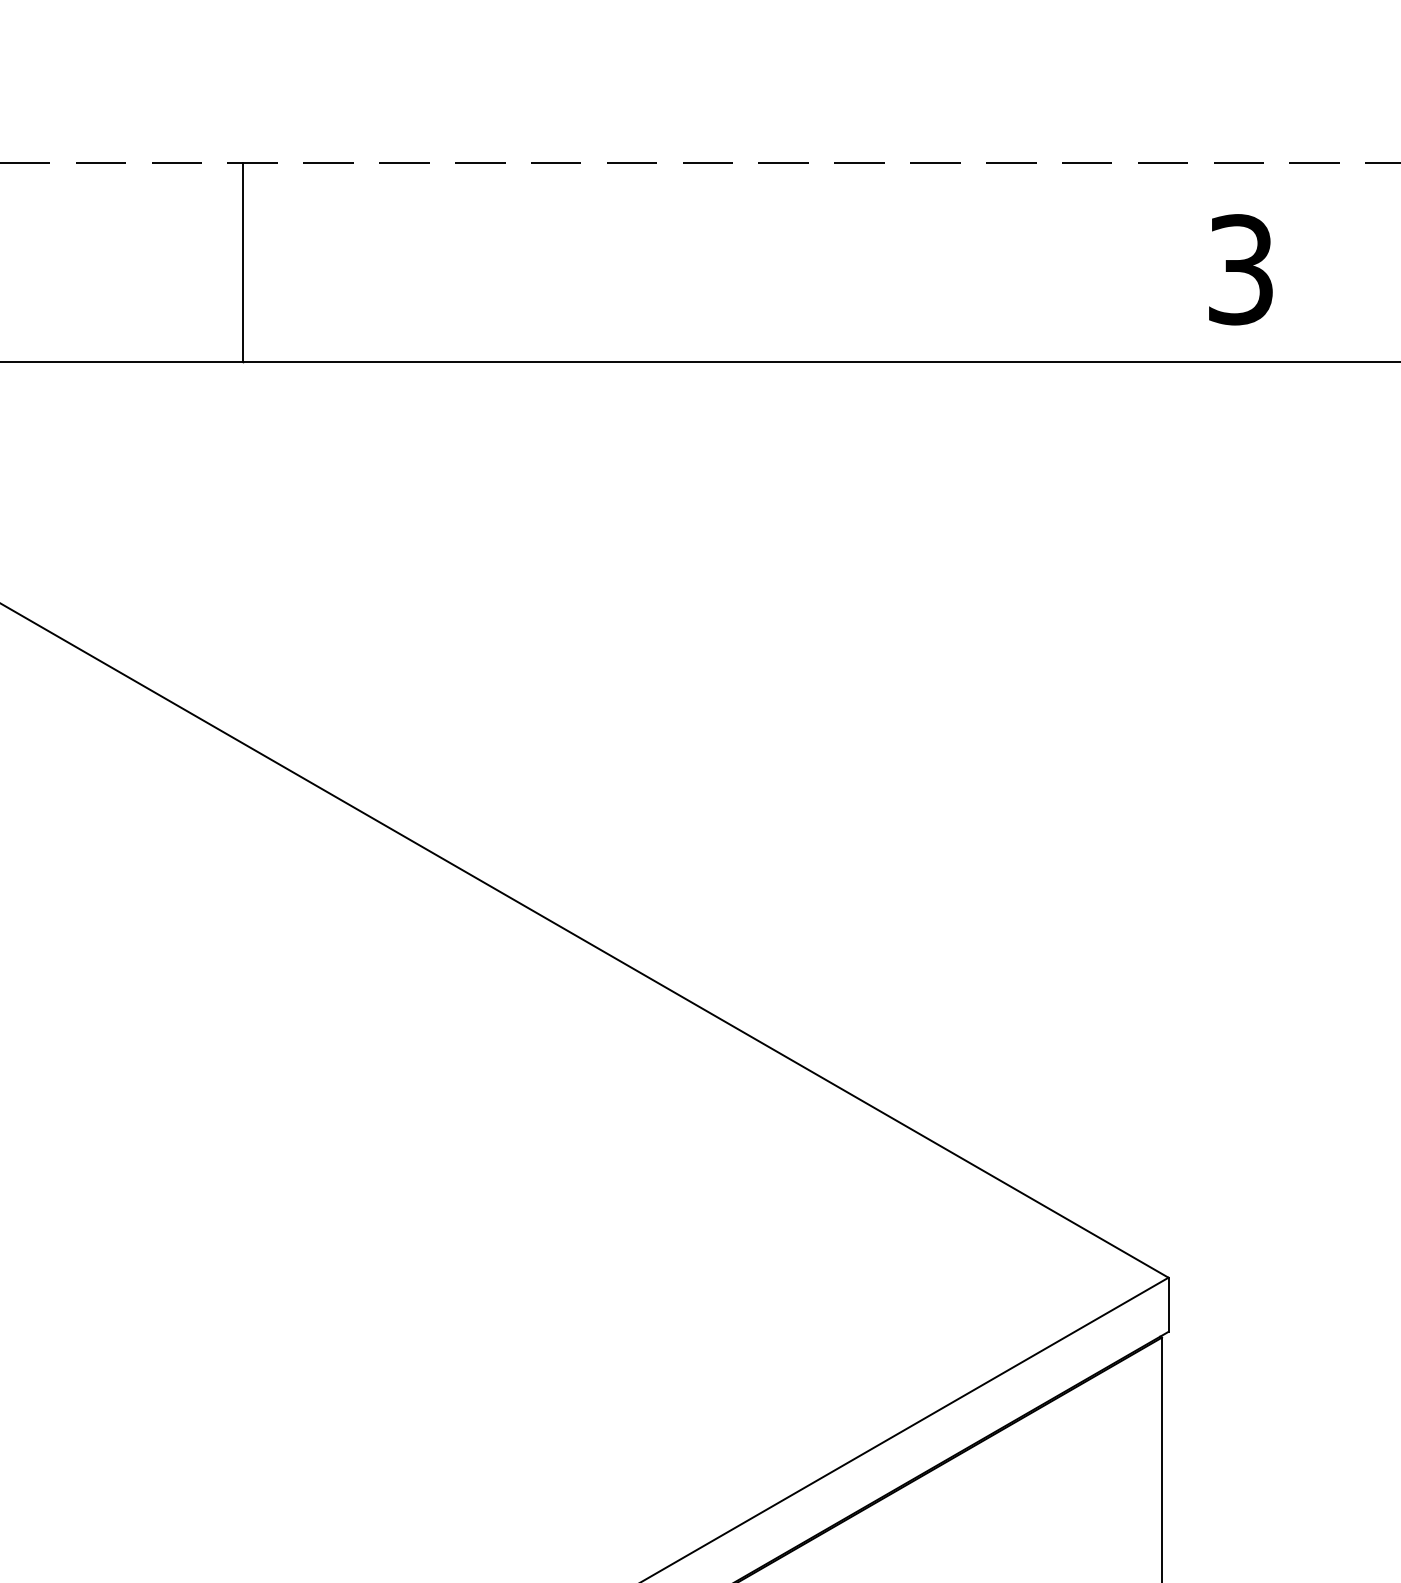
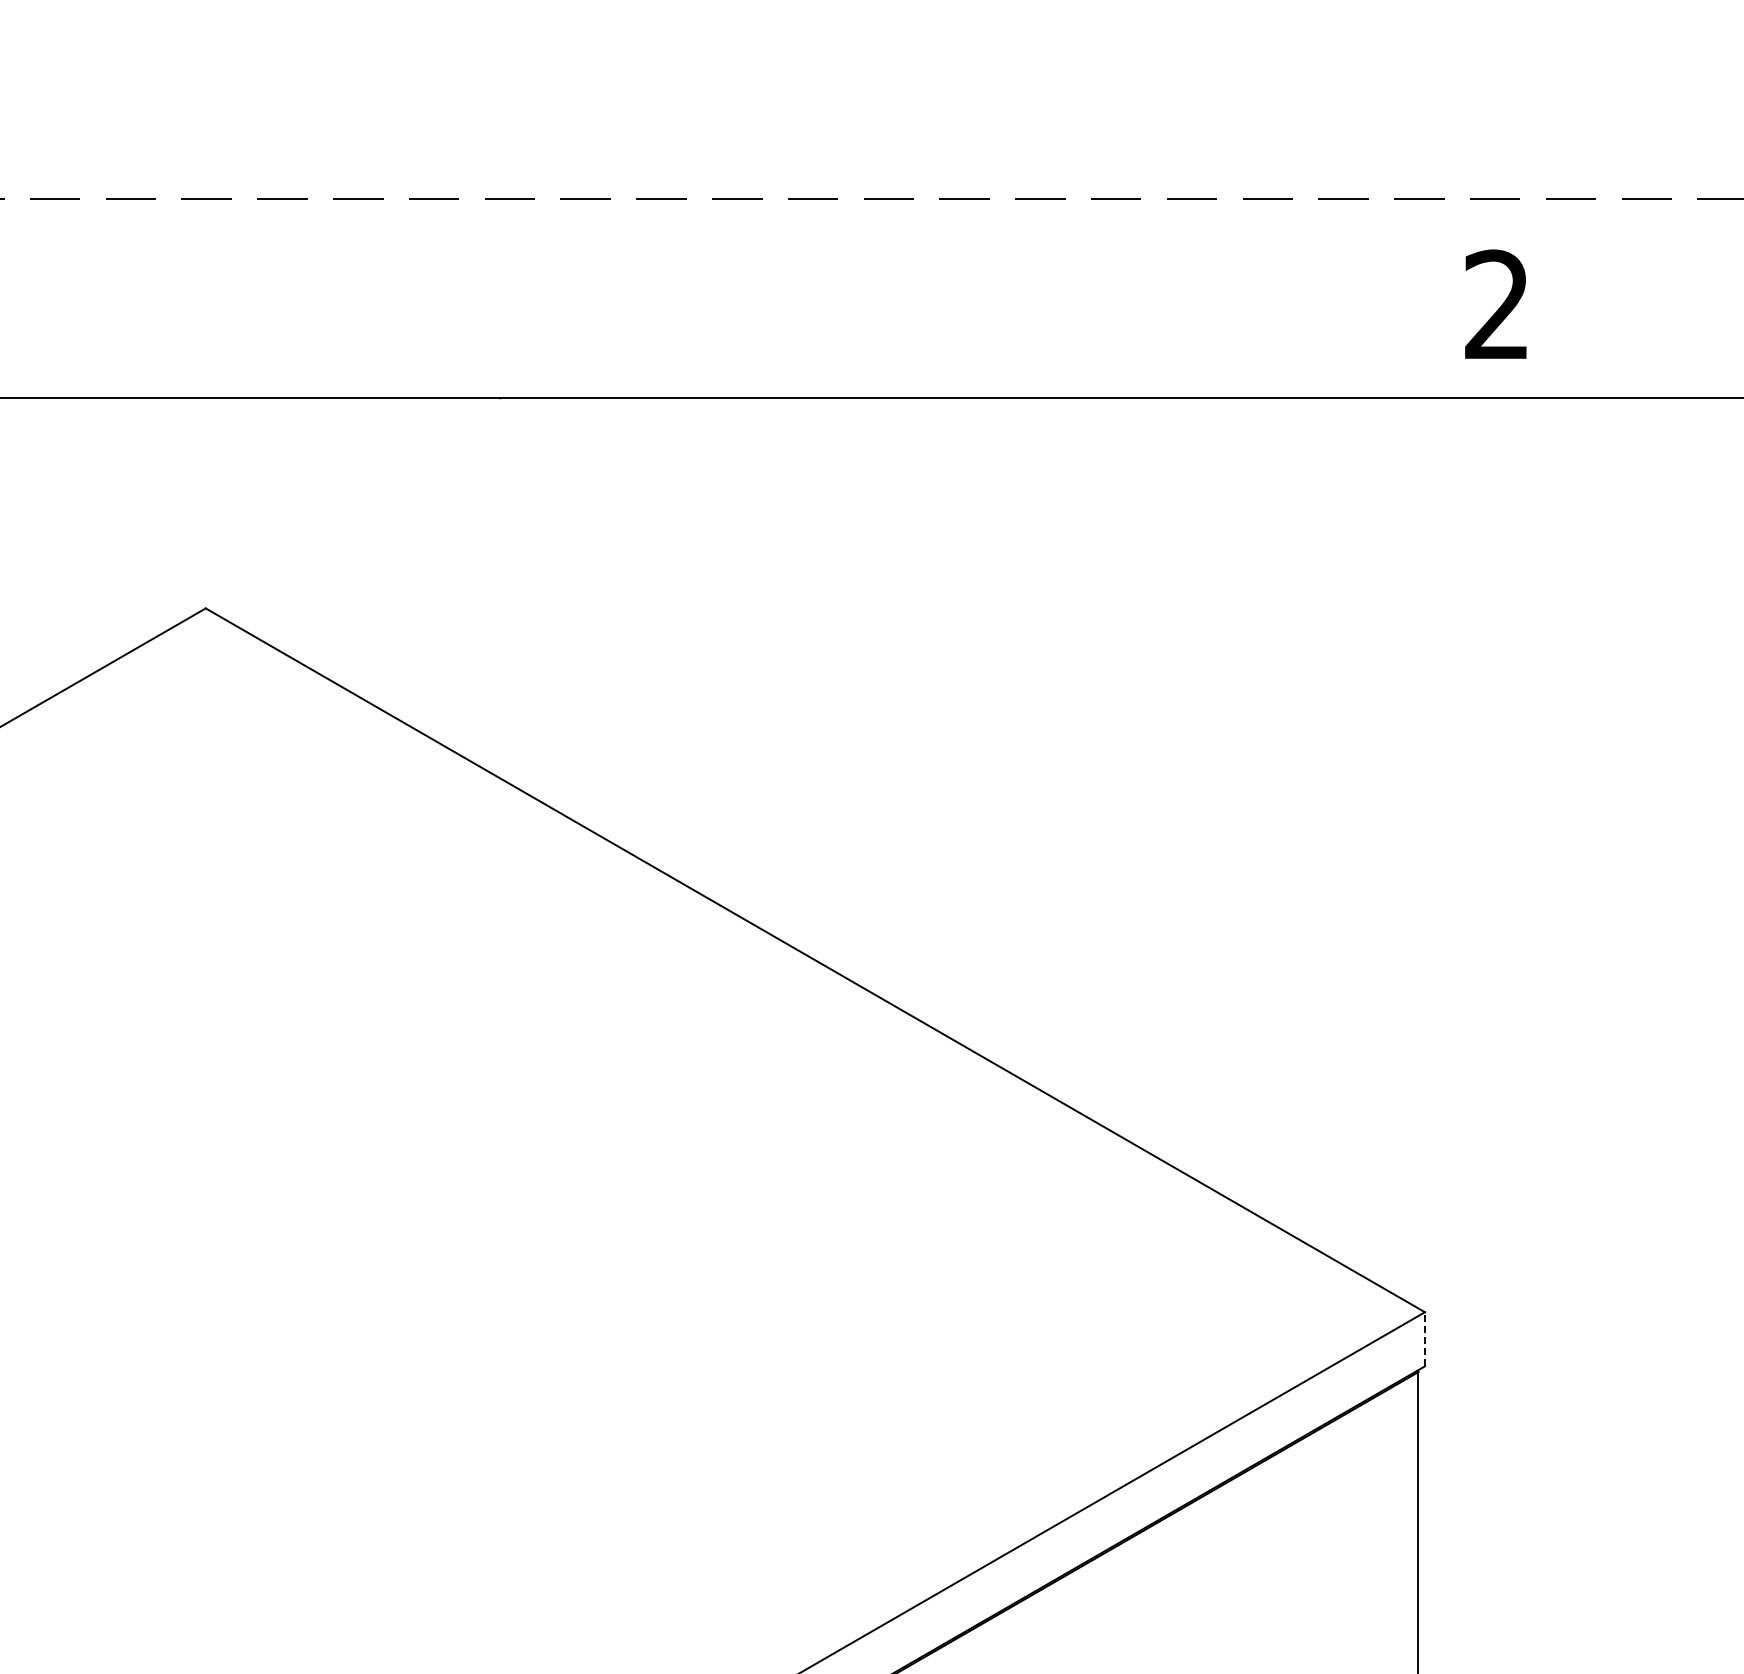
line: (242, 262) -> (499, 297), removed
text: (1241, 269) -> (1497, 304), 3 -> 2
line: (1168, 1303) -> (1424, 1338), solid -> dashed

